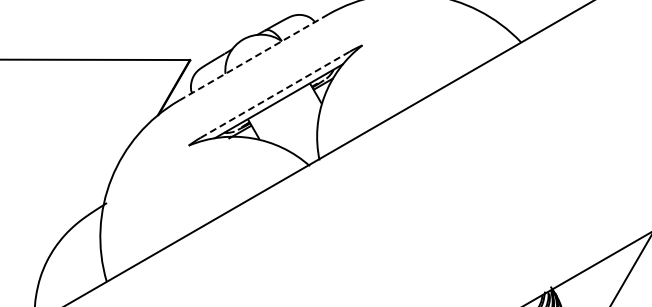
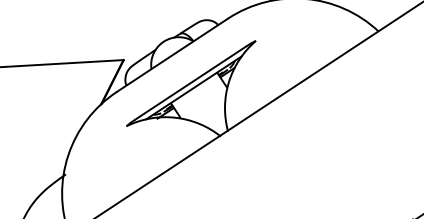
line: (253, 57) -> (172, 55), dashed -> solid
line: (275, 94) -> (191, 82), dashed -> solid

